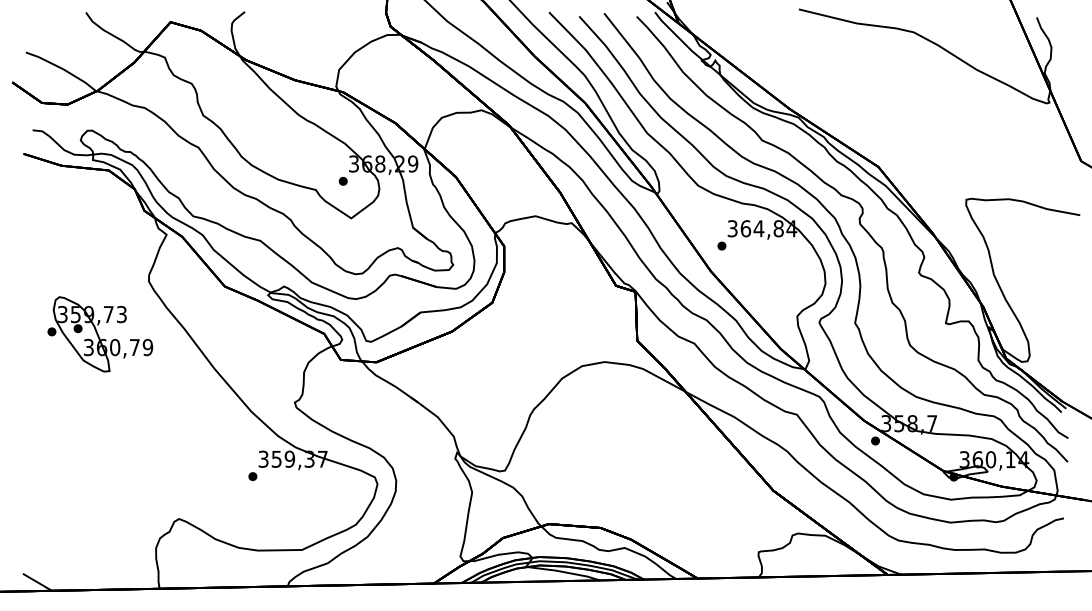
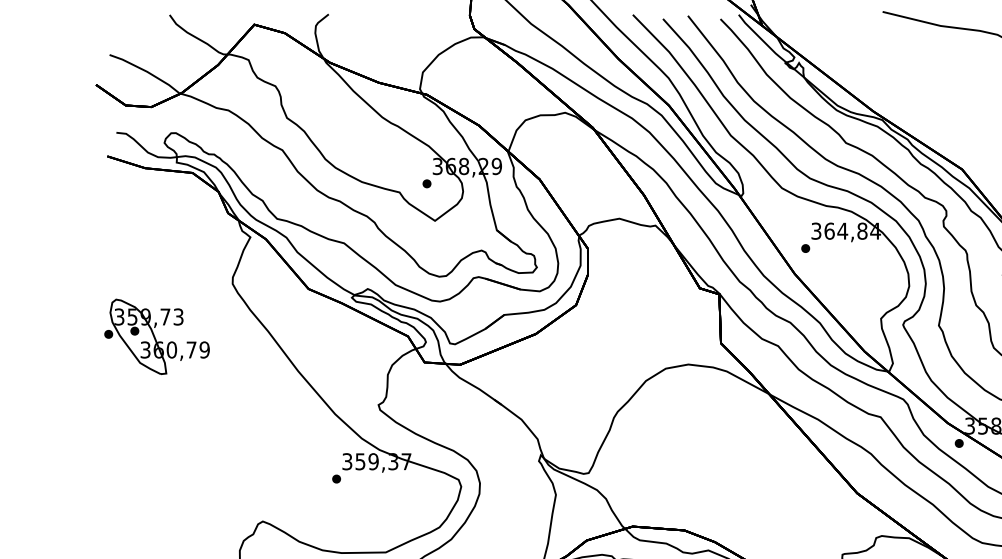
part: (100, 334) -> (157, 336), moved

